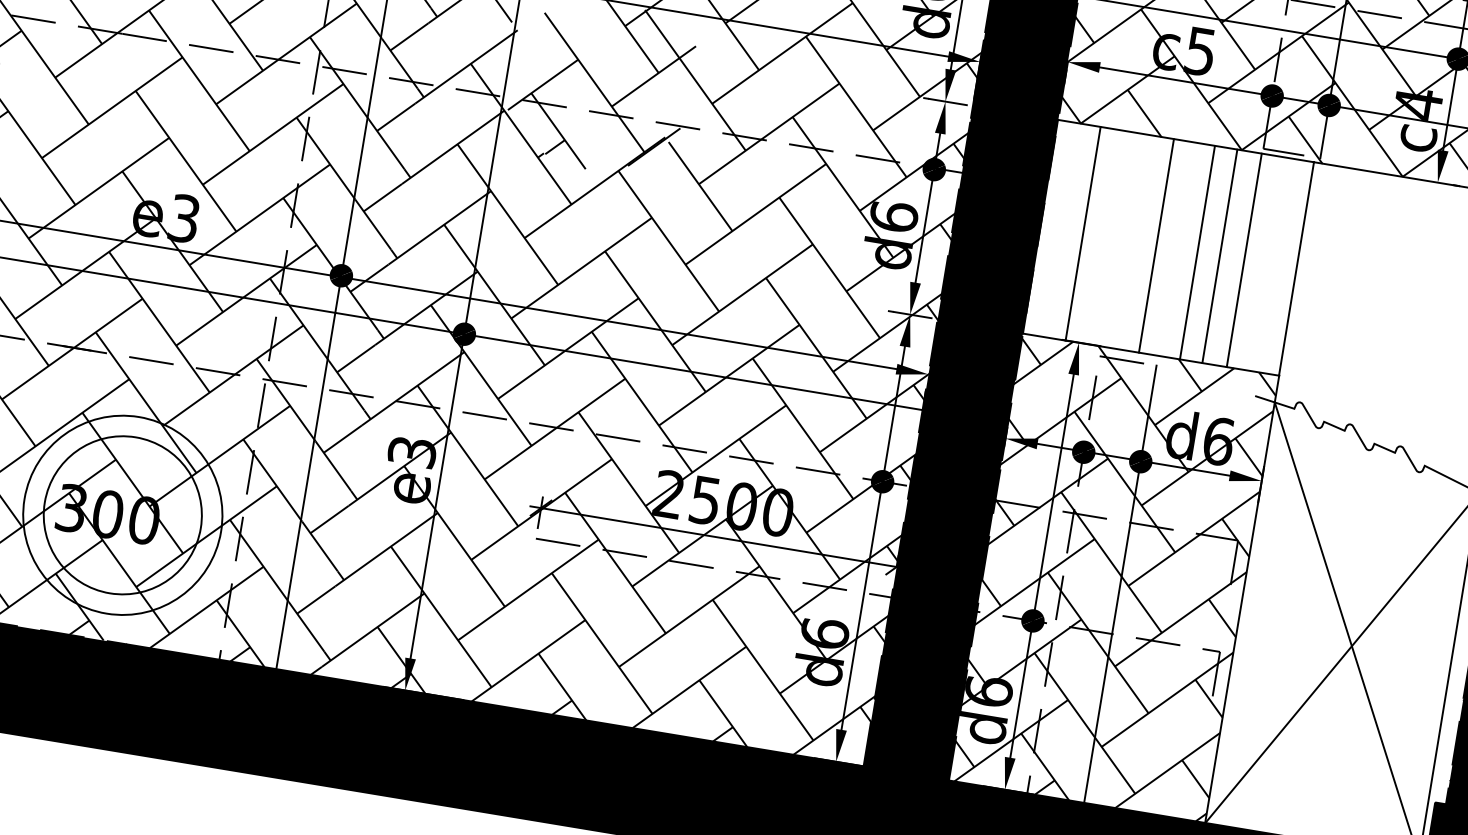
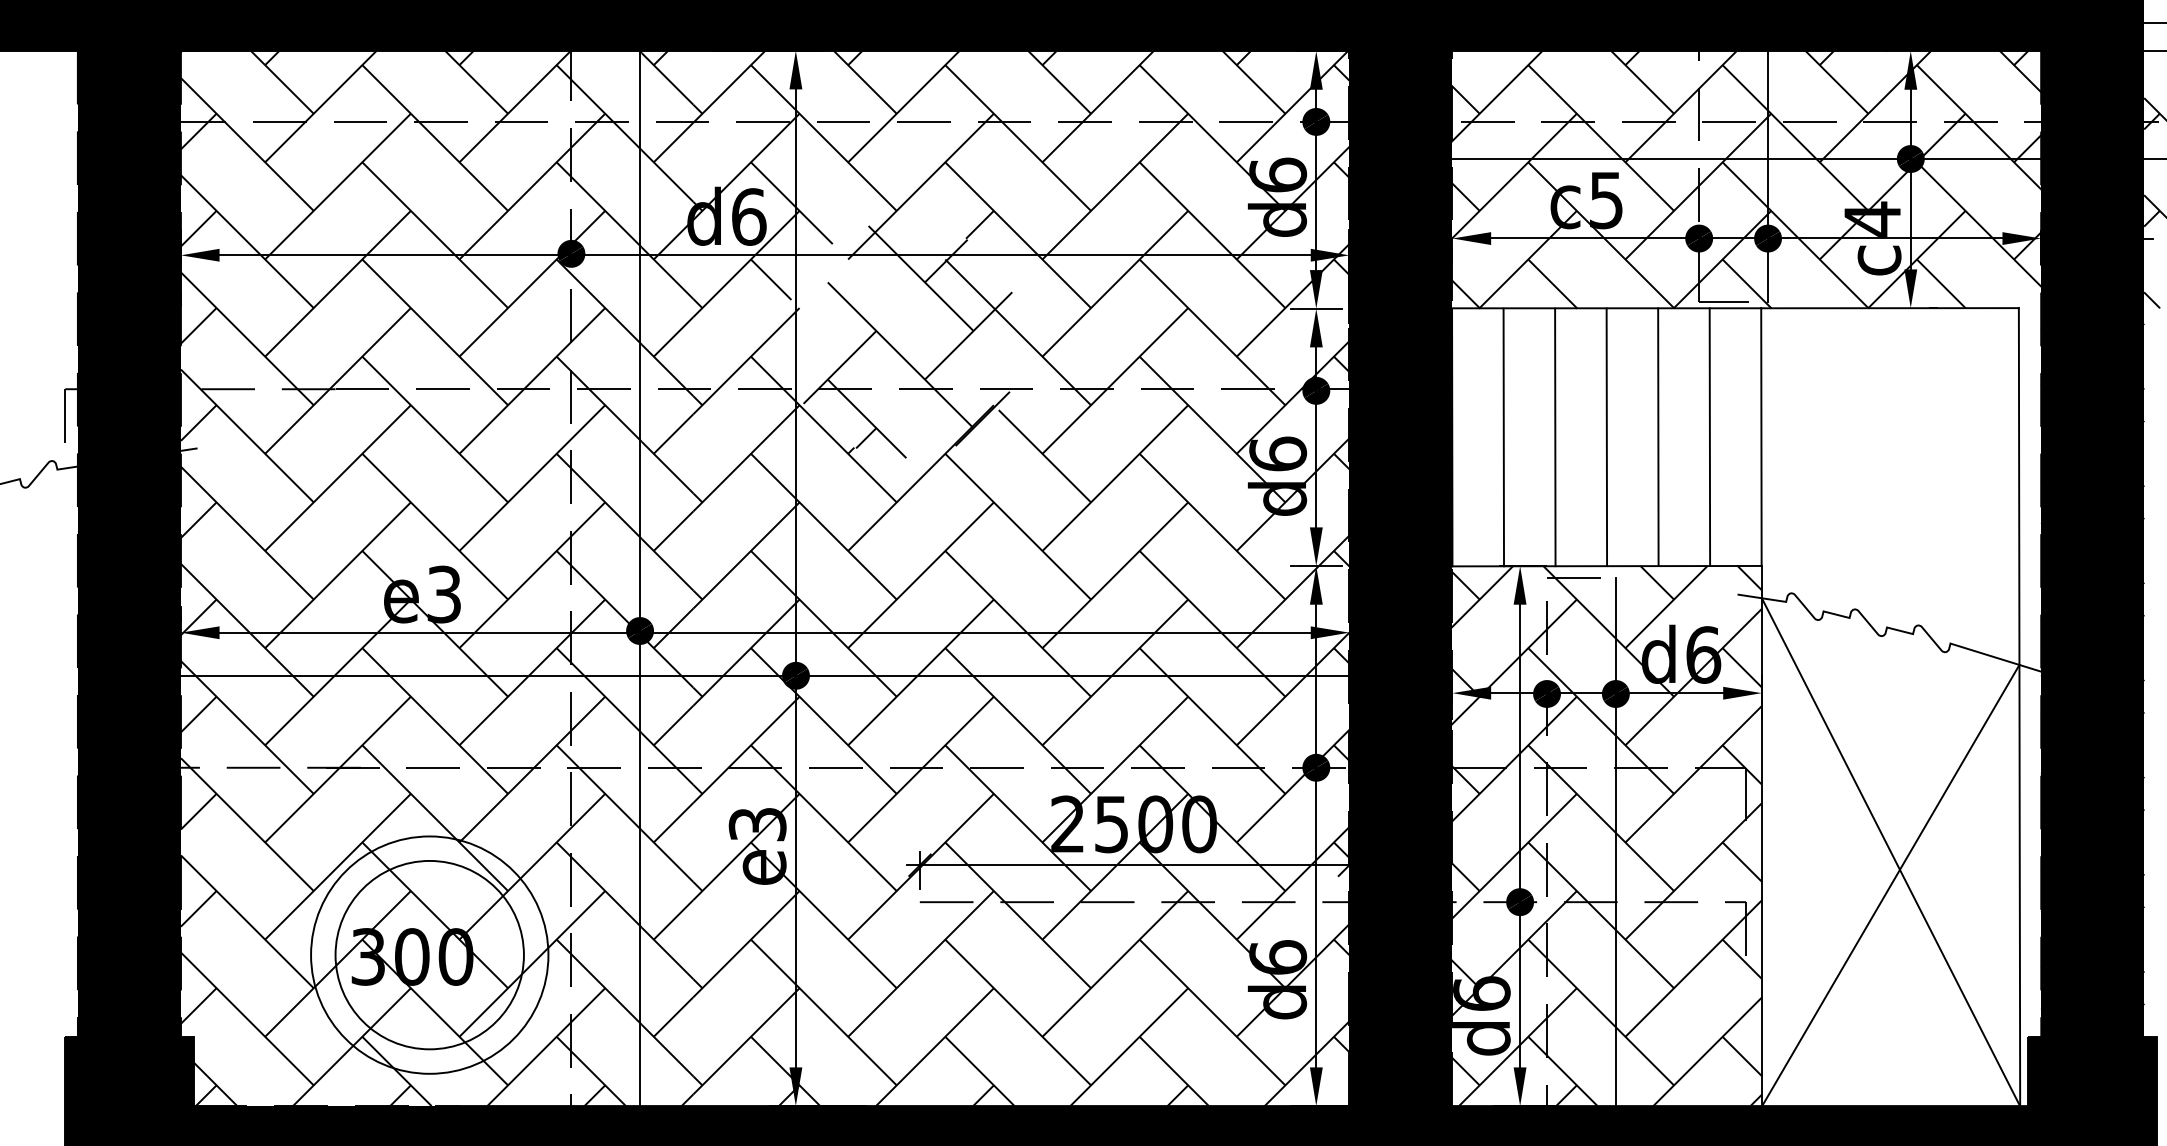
line: (1156, 246) -> (1555, 437), moved
line: (1197, 252) -> (1606, 437), moved
line: (1219, 255) -> (1709, 436), moved
line: (1244, 259) -> (1658, 436), moved

